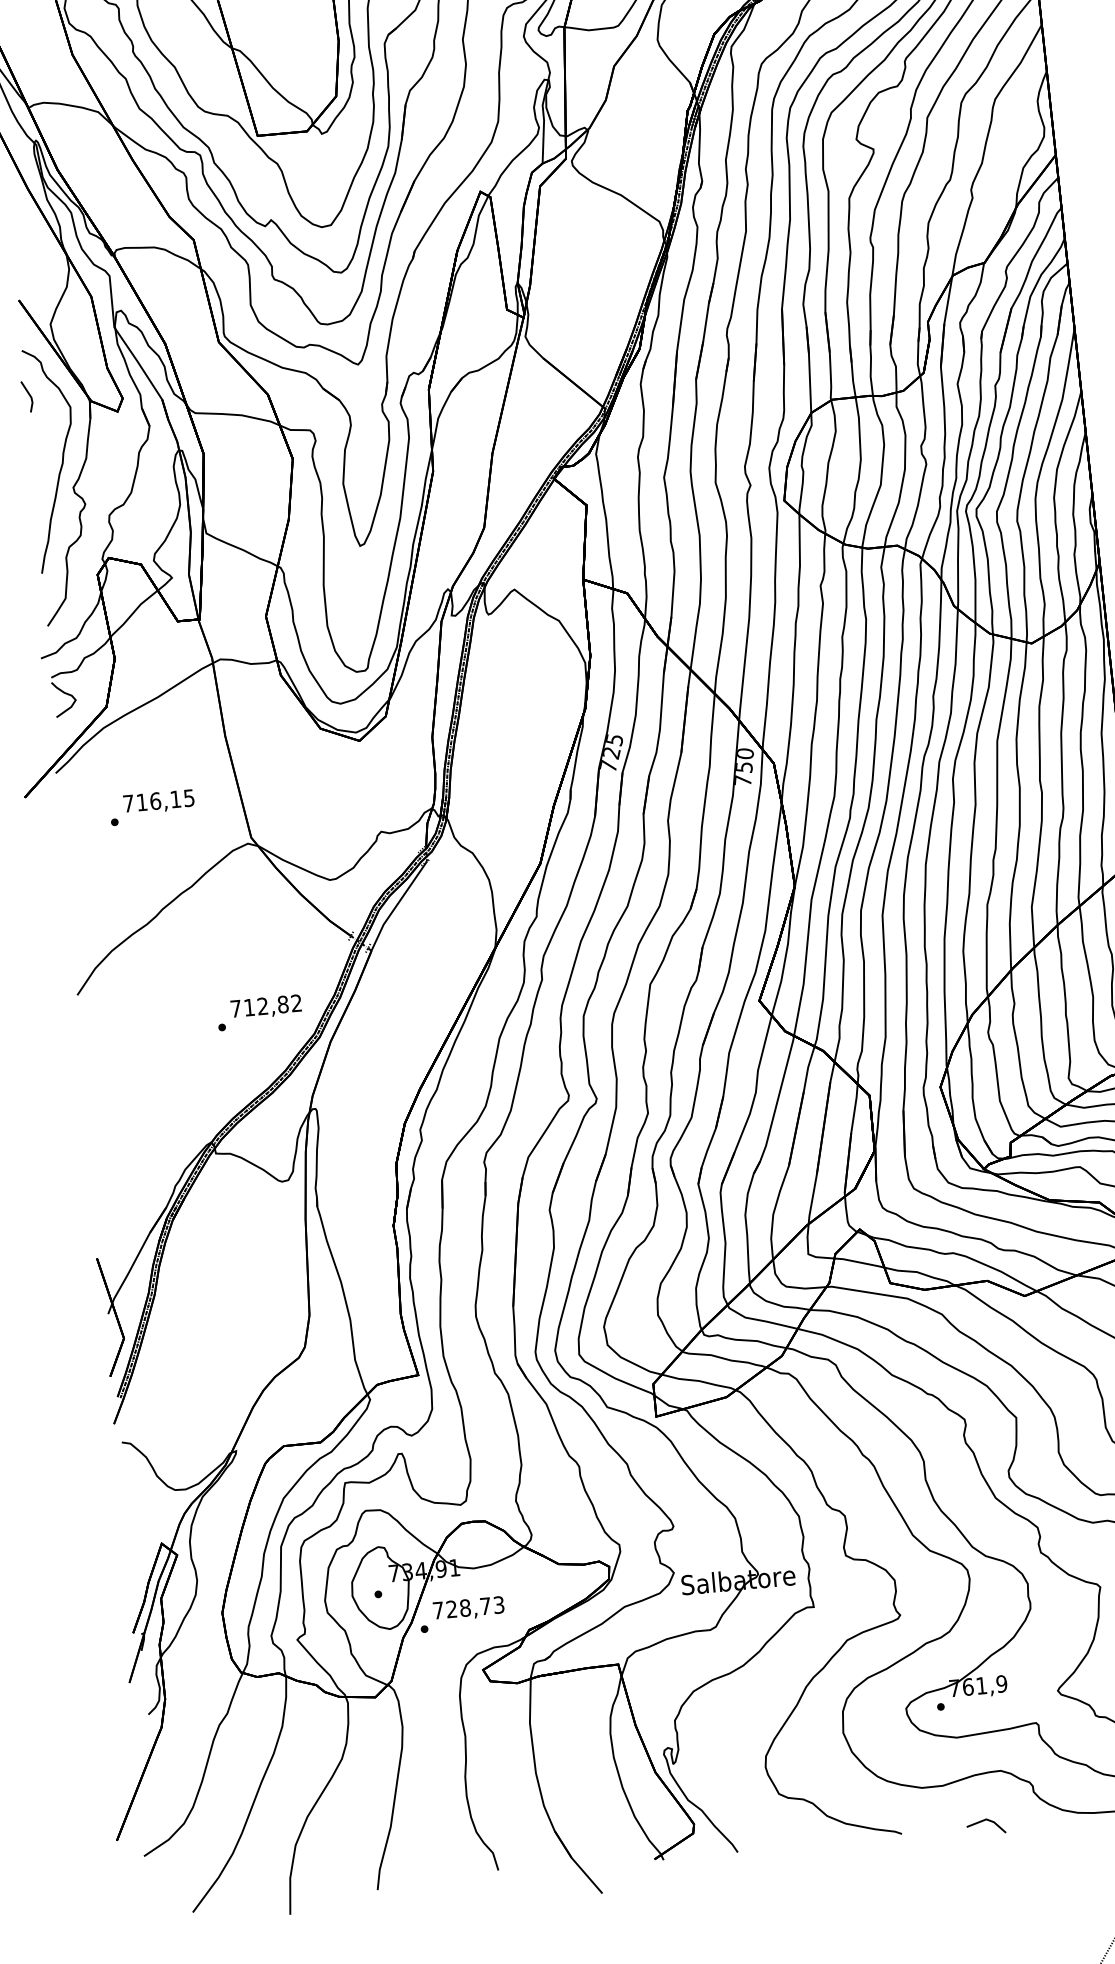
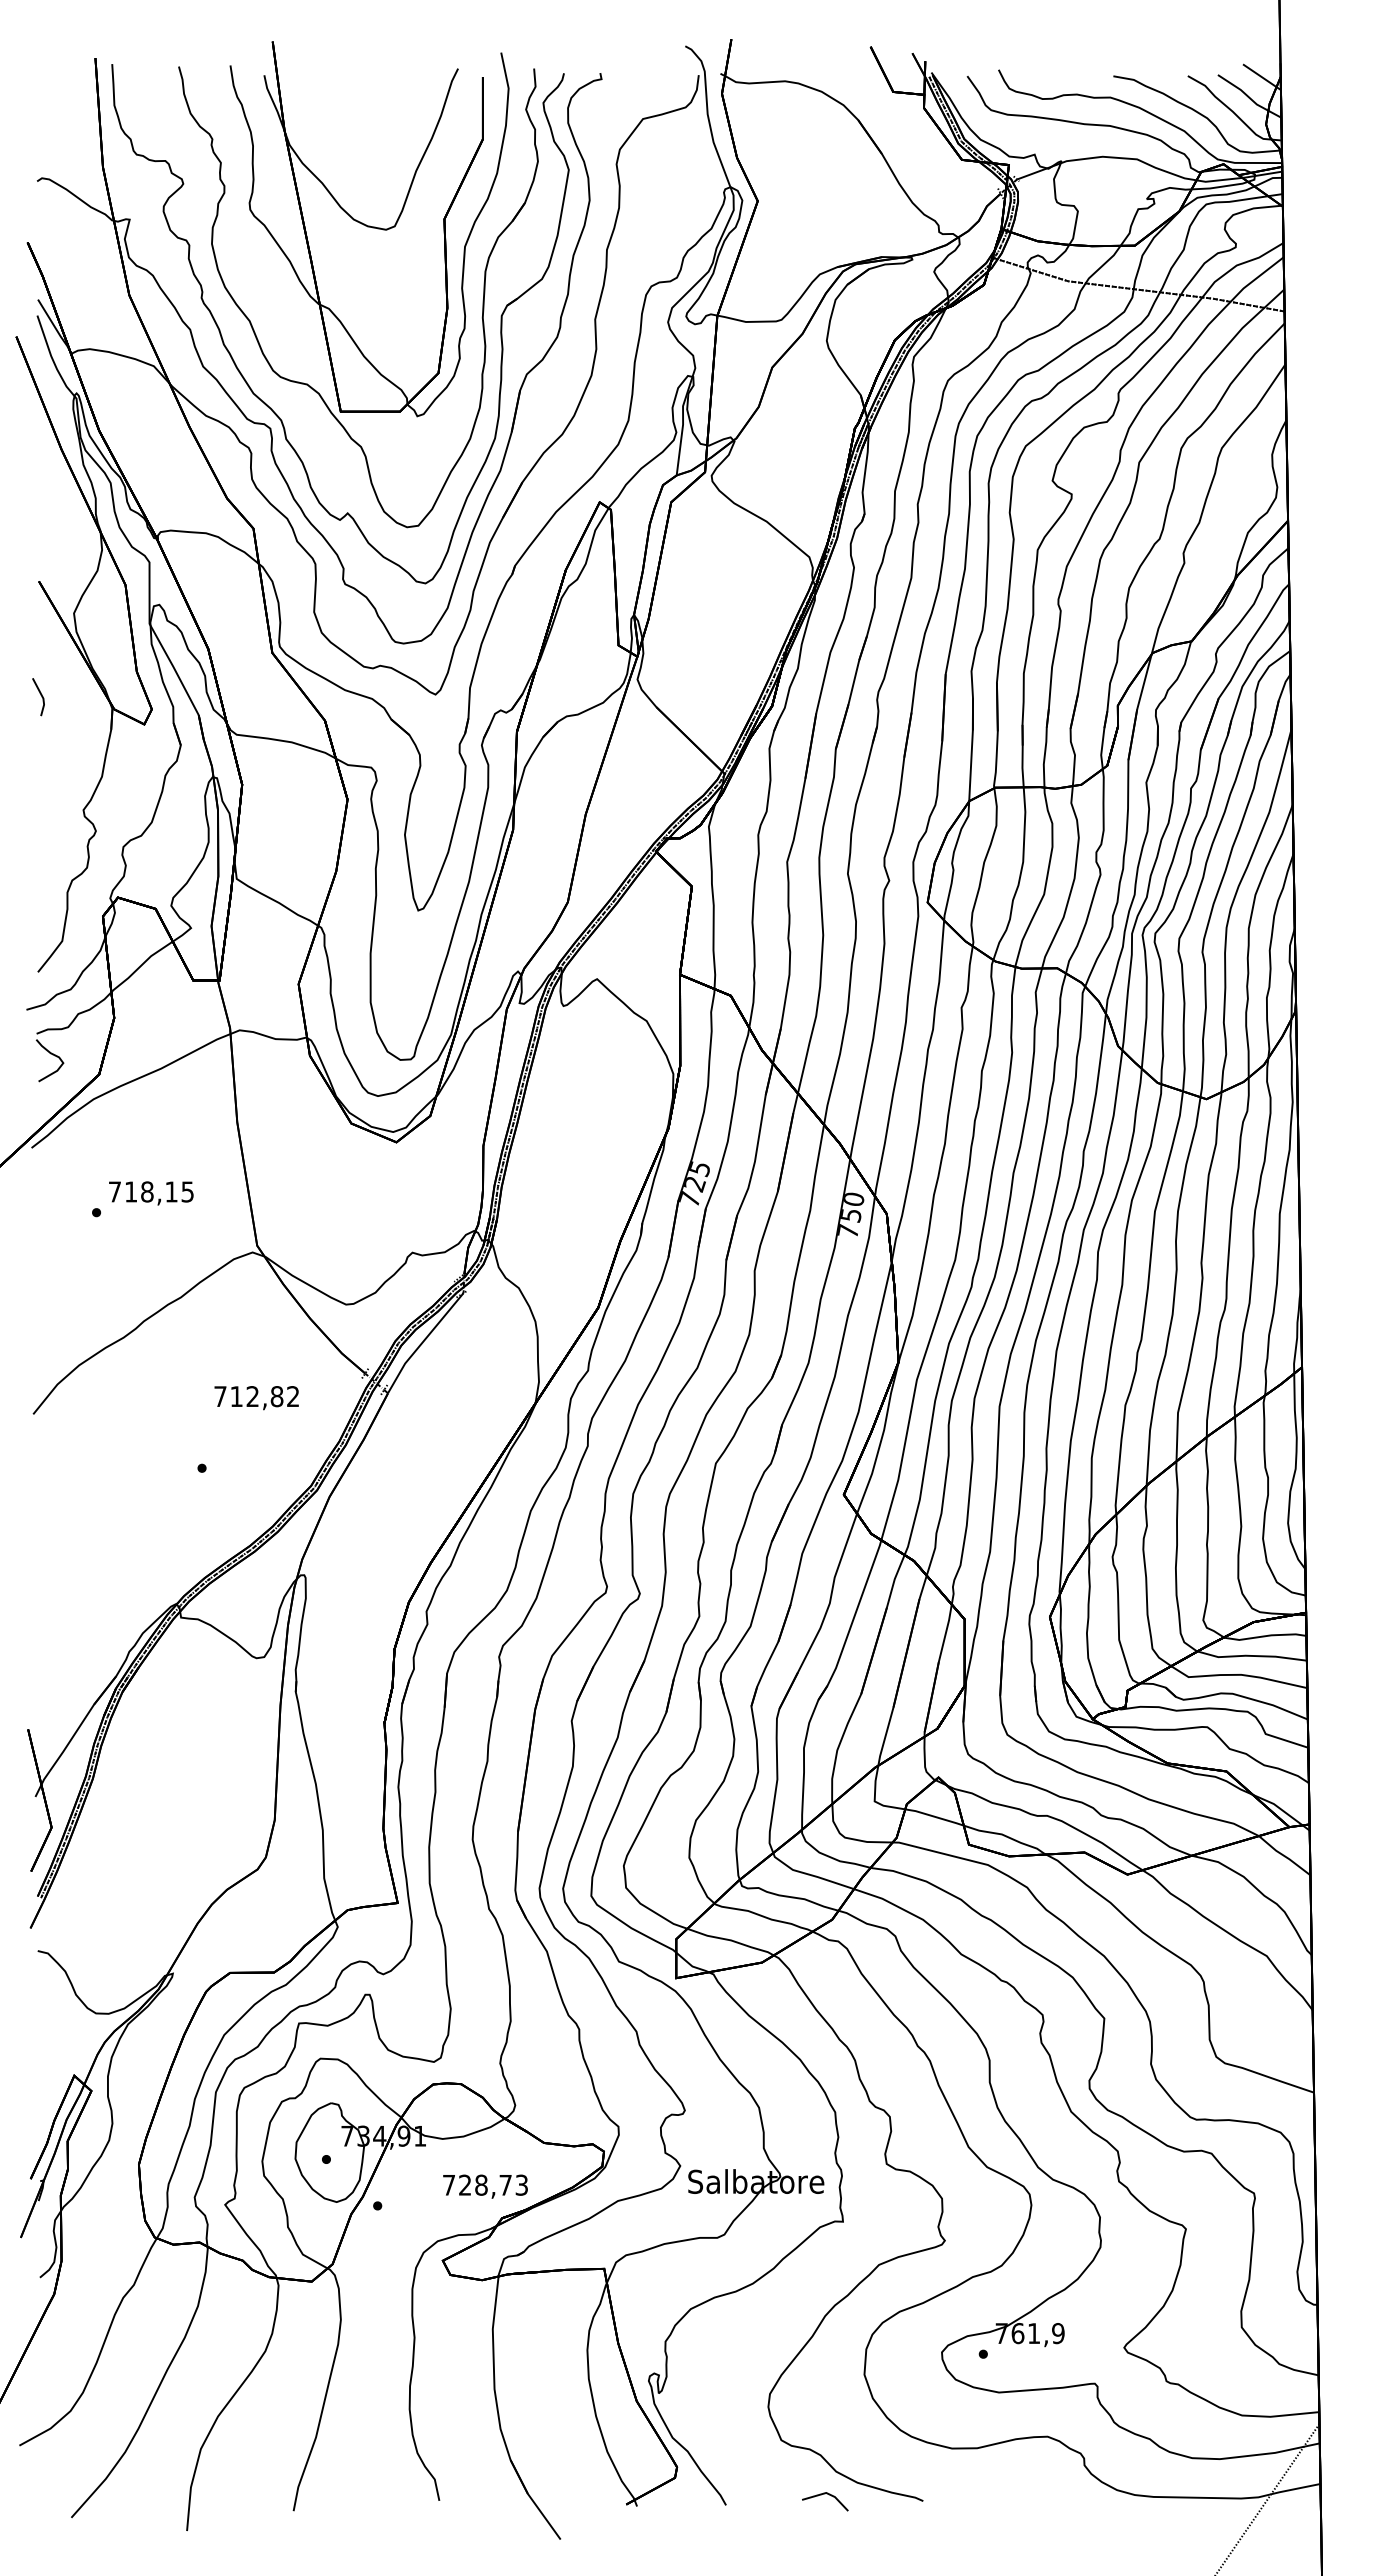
curve: (61, 462) -> (72, 778), removed
text: (155, 800) -> (147, 1191), 716,15 -> 718,15
text: (266, 1007) -> (256, 1398), moved
text: (468, 1608) -> (485, 2186), moved
line: (985, 1820) -> (825, 2494), moved

